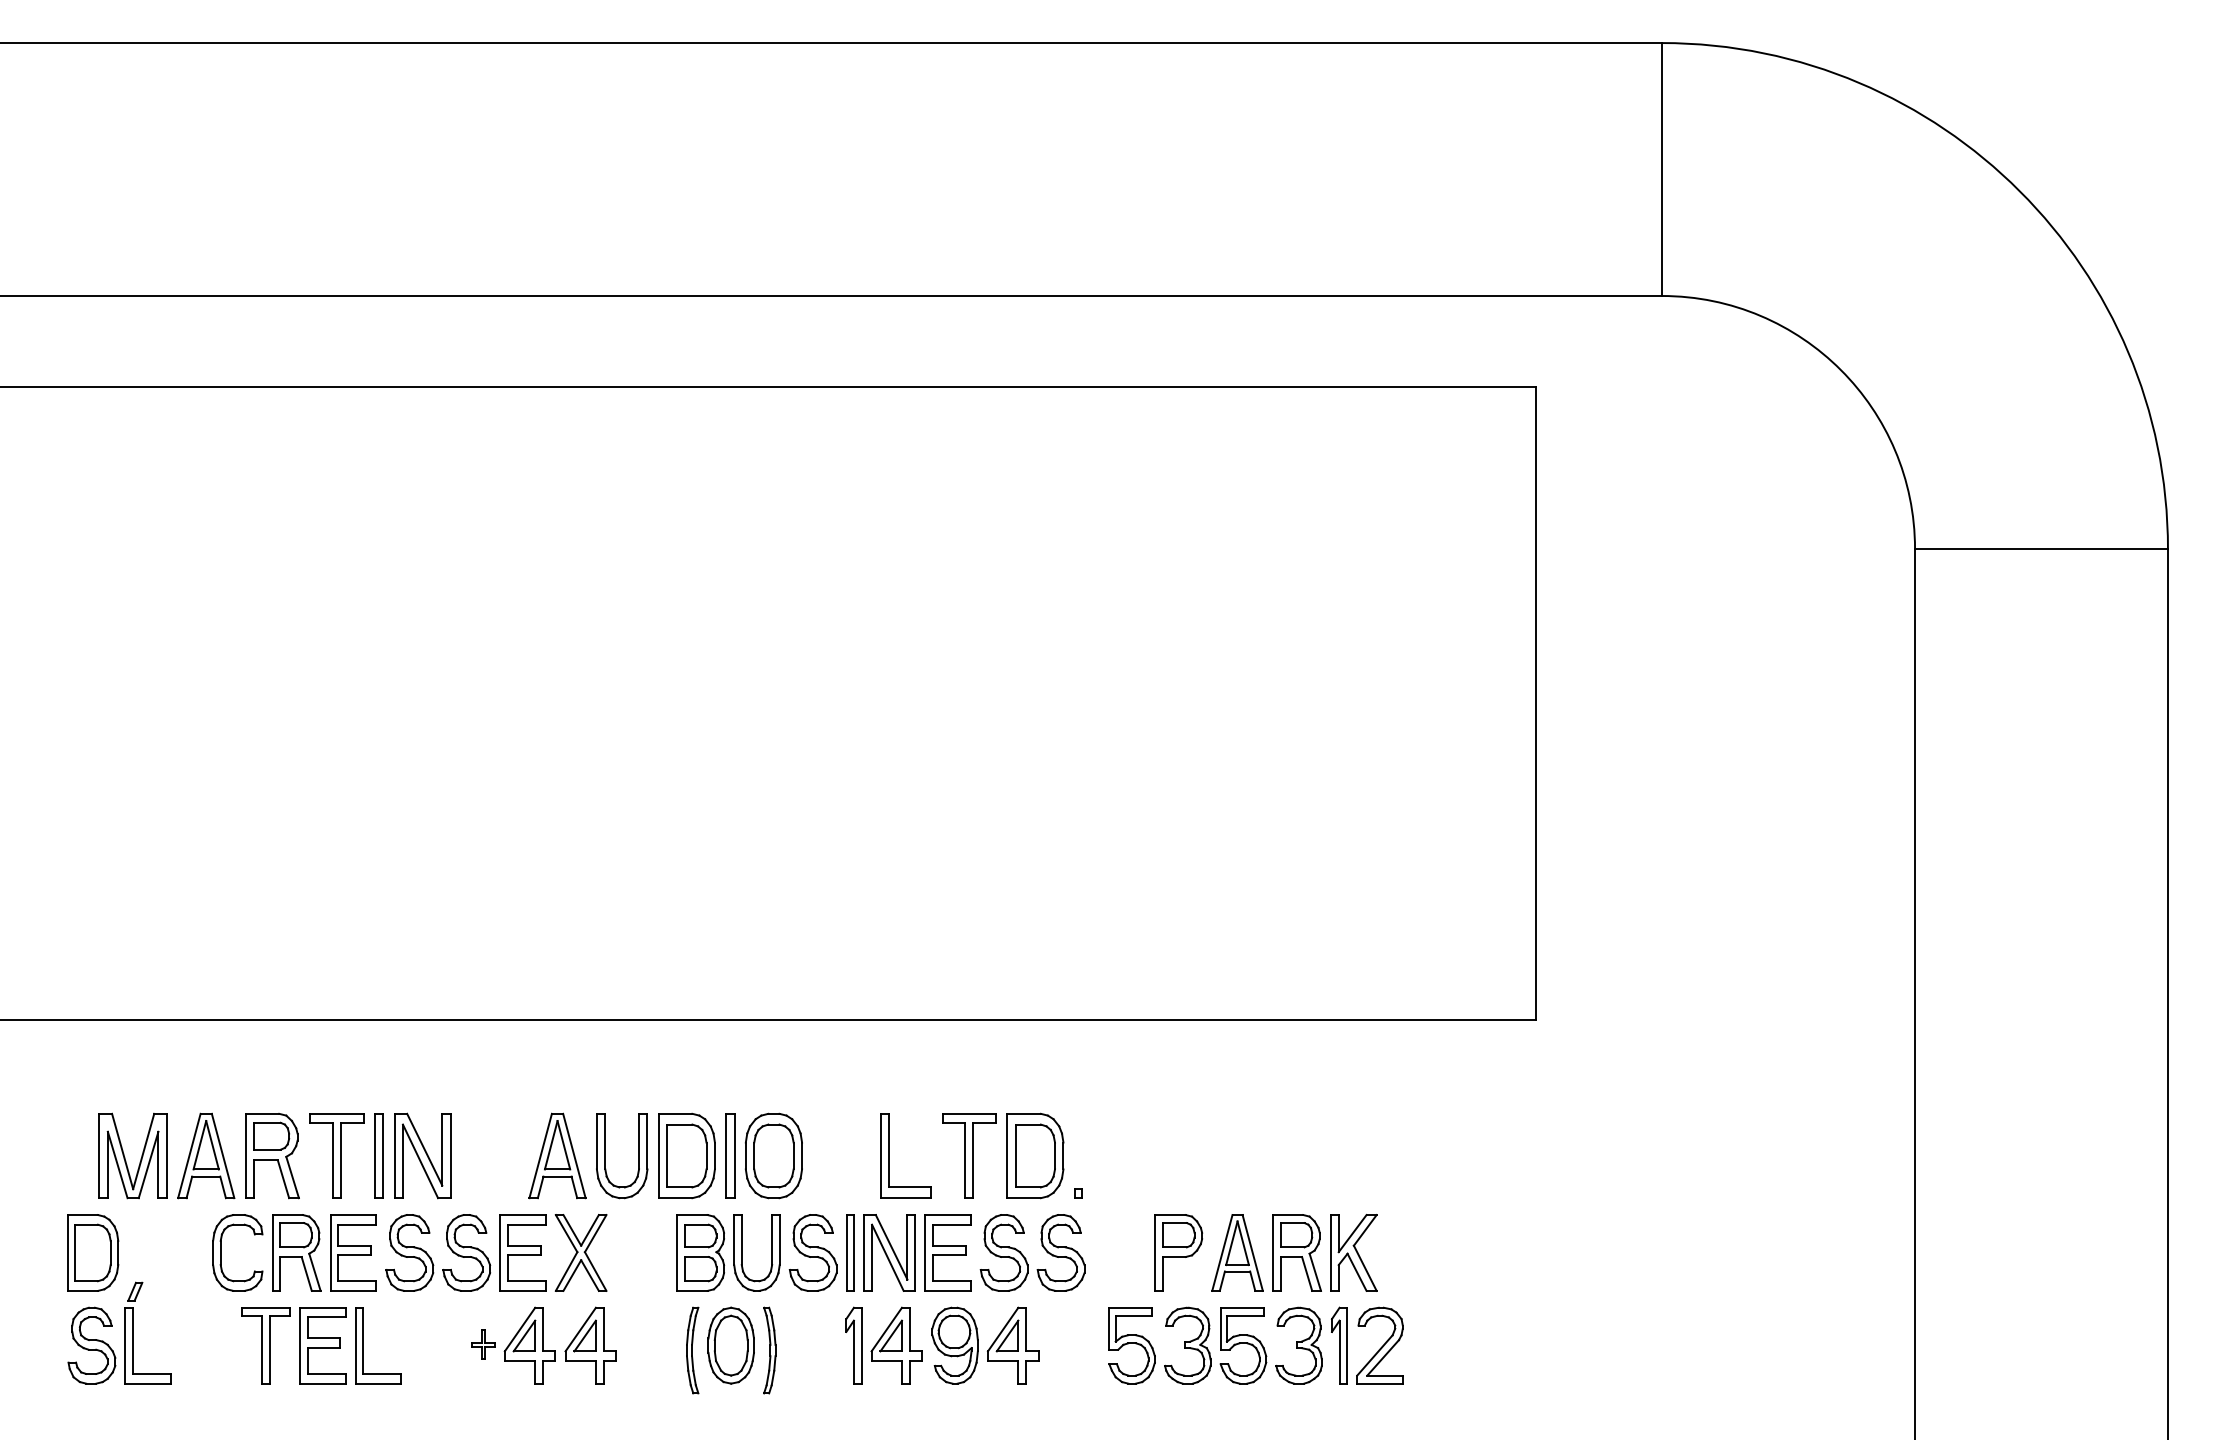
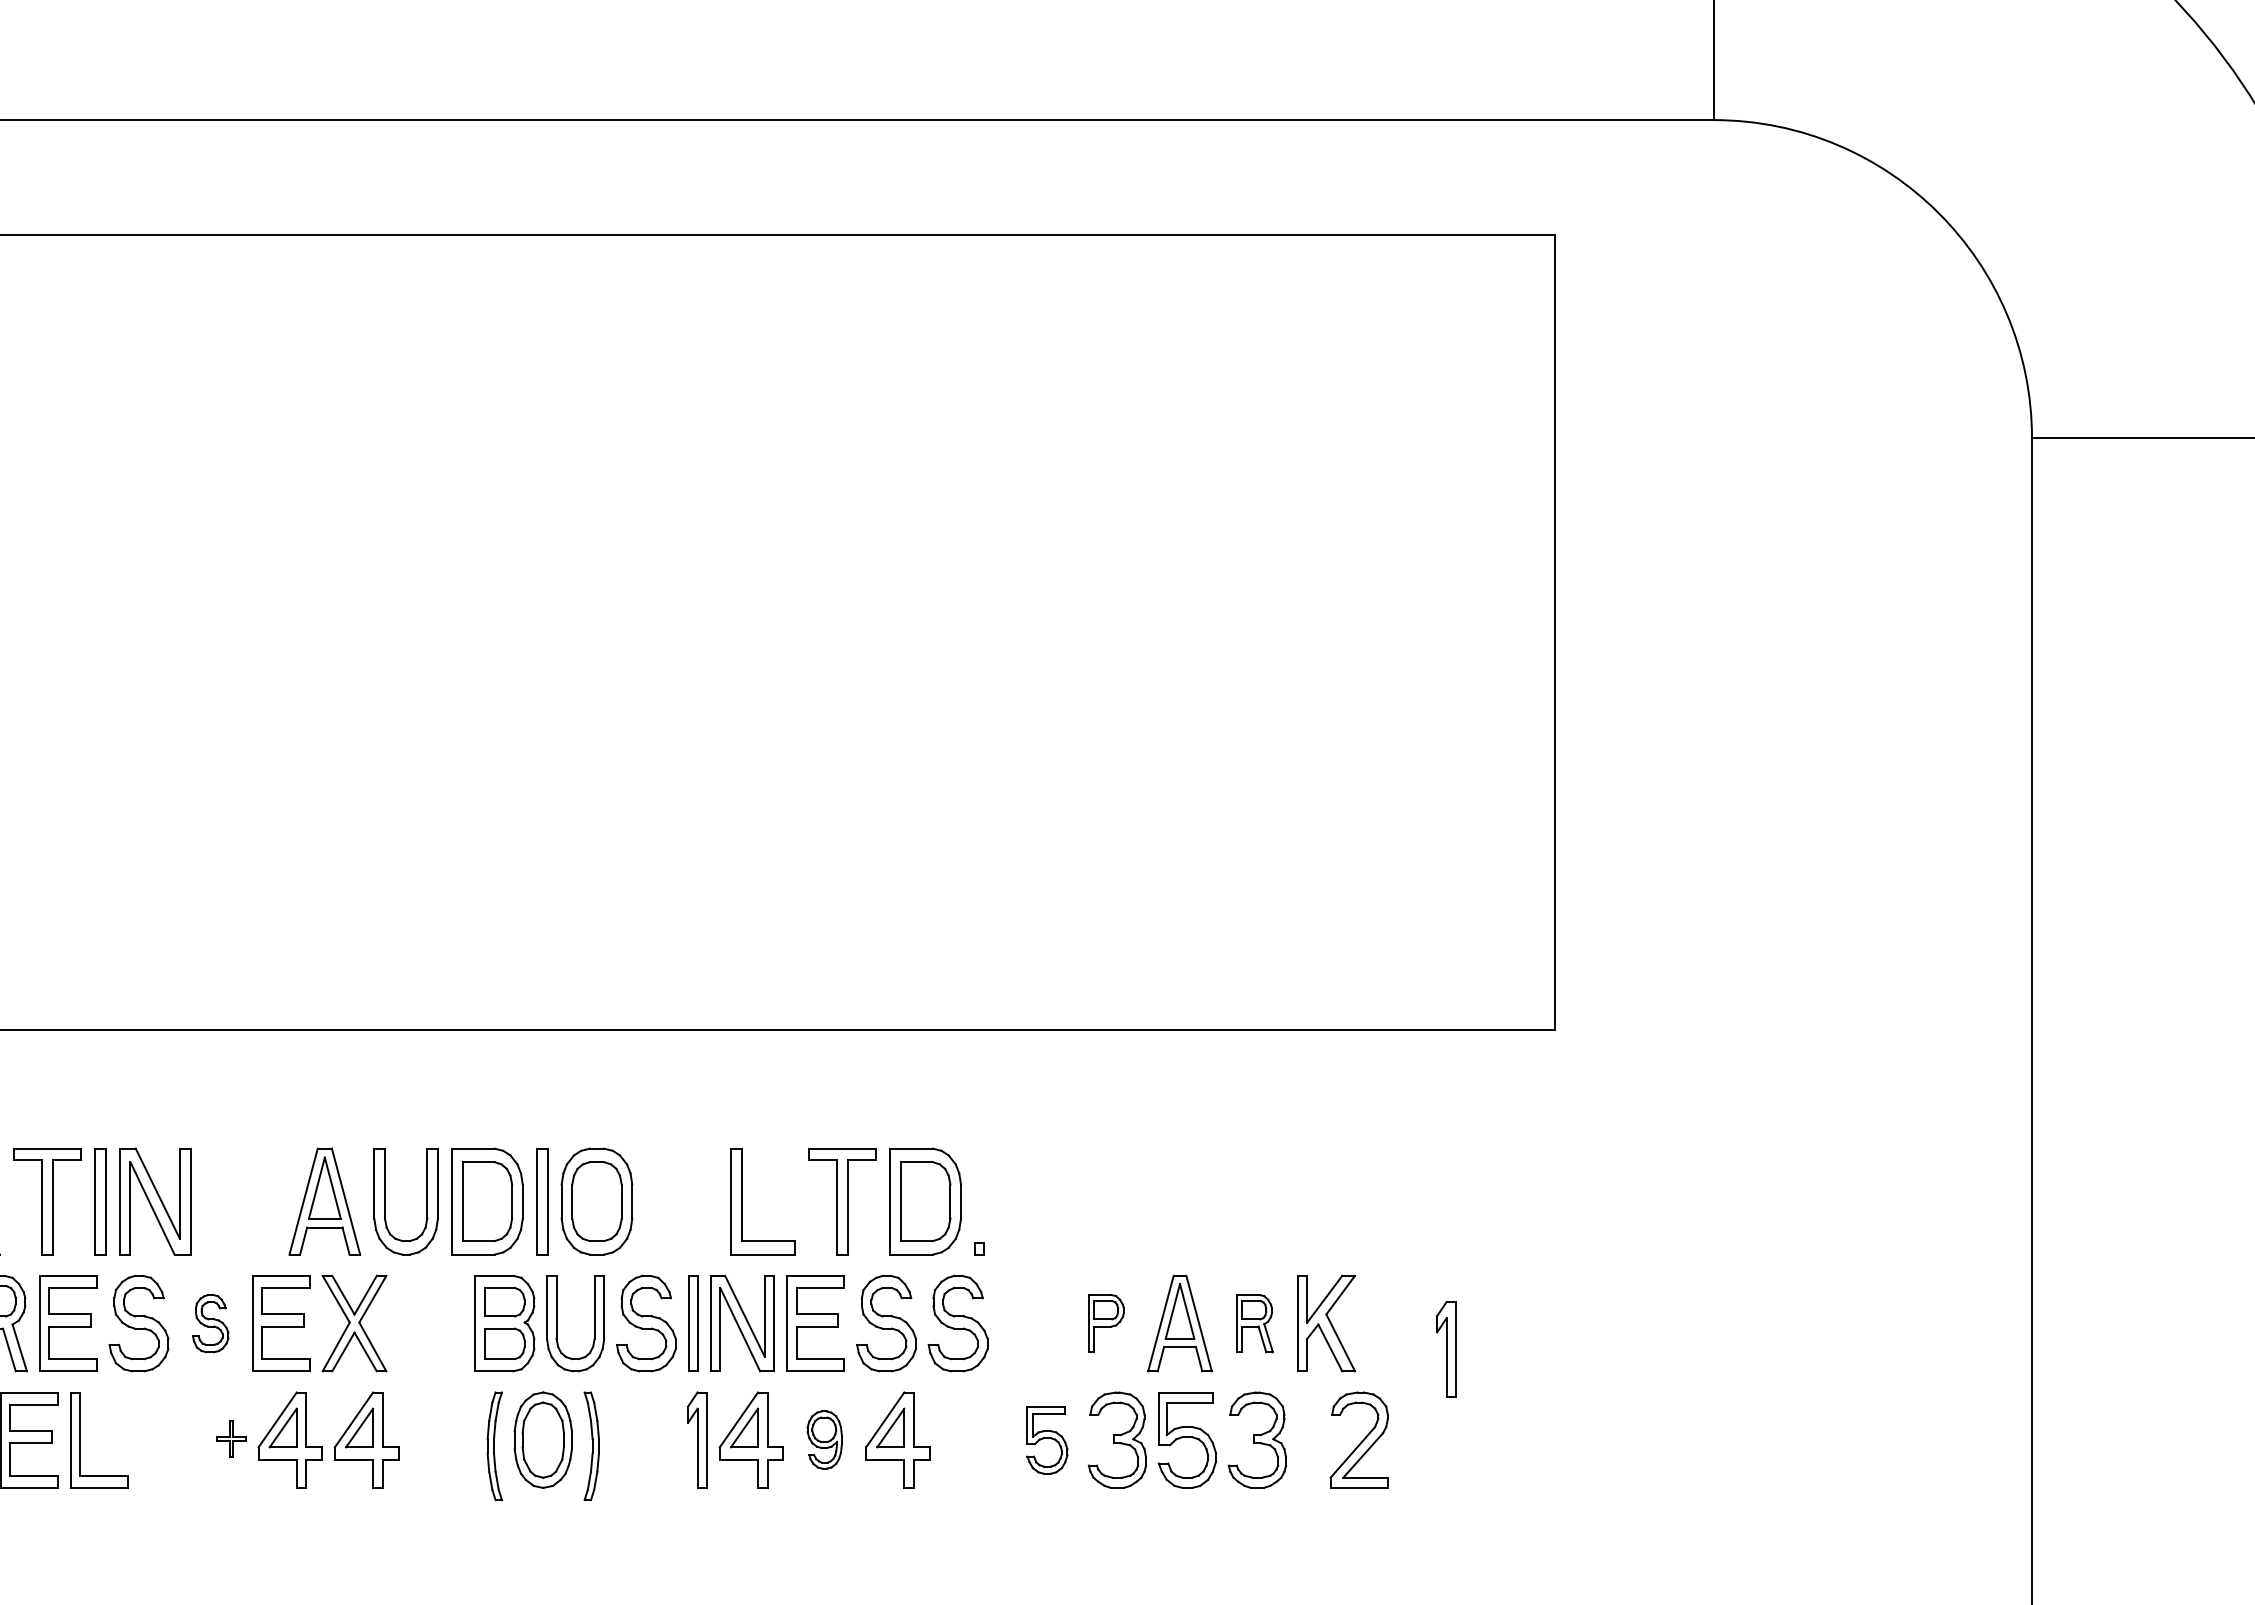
part: (466, 1252) -> (210, 1322), size x0.6
part: (1178, 1252) -> (1105, 1322), size x0.6
part: (1296, 1252) -> (1254, 1322), size x0.6
part: (954, 1345) -> (824, 1439), size x0.6
part: (1131, 1345) -> (1046, 1439), size x0.7
part: (1339, 1345) -> (1446, 1349), moved

